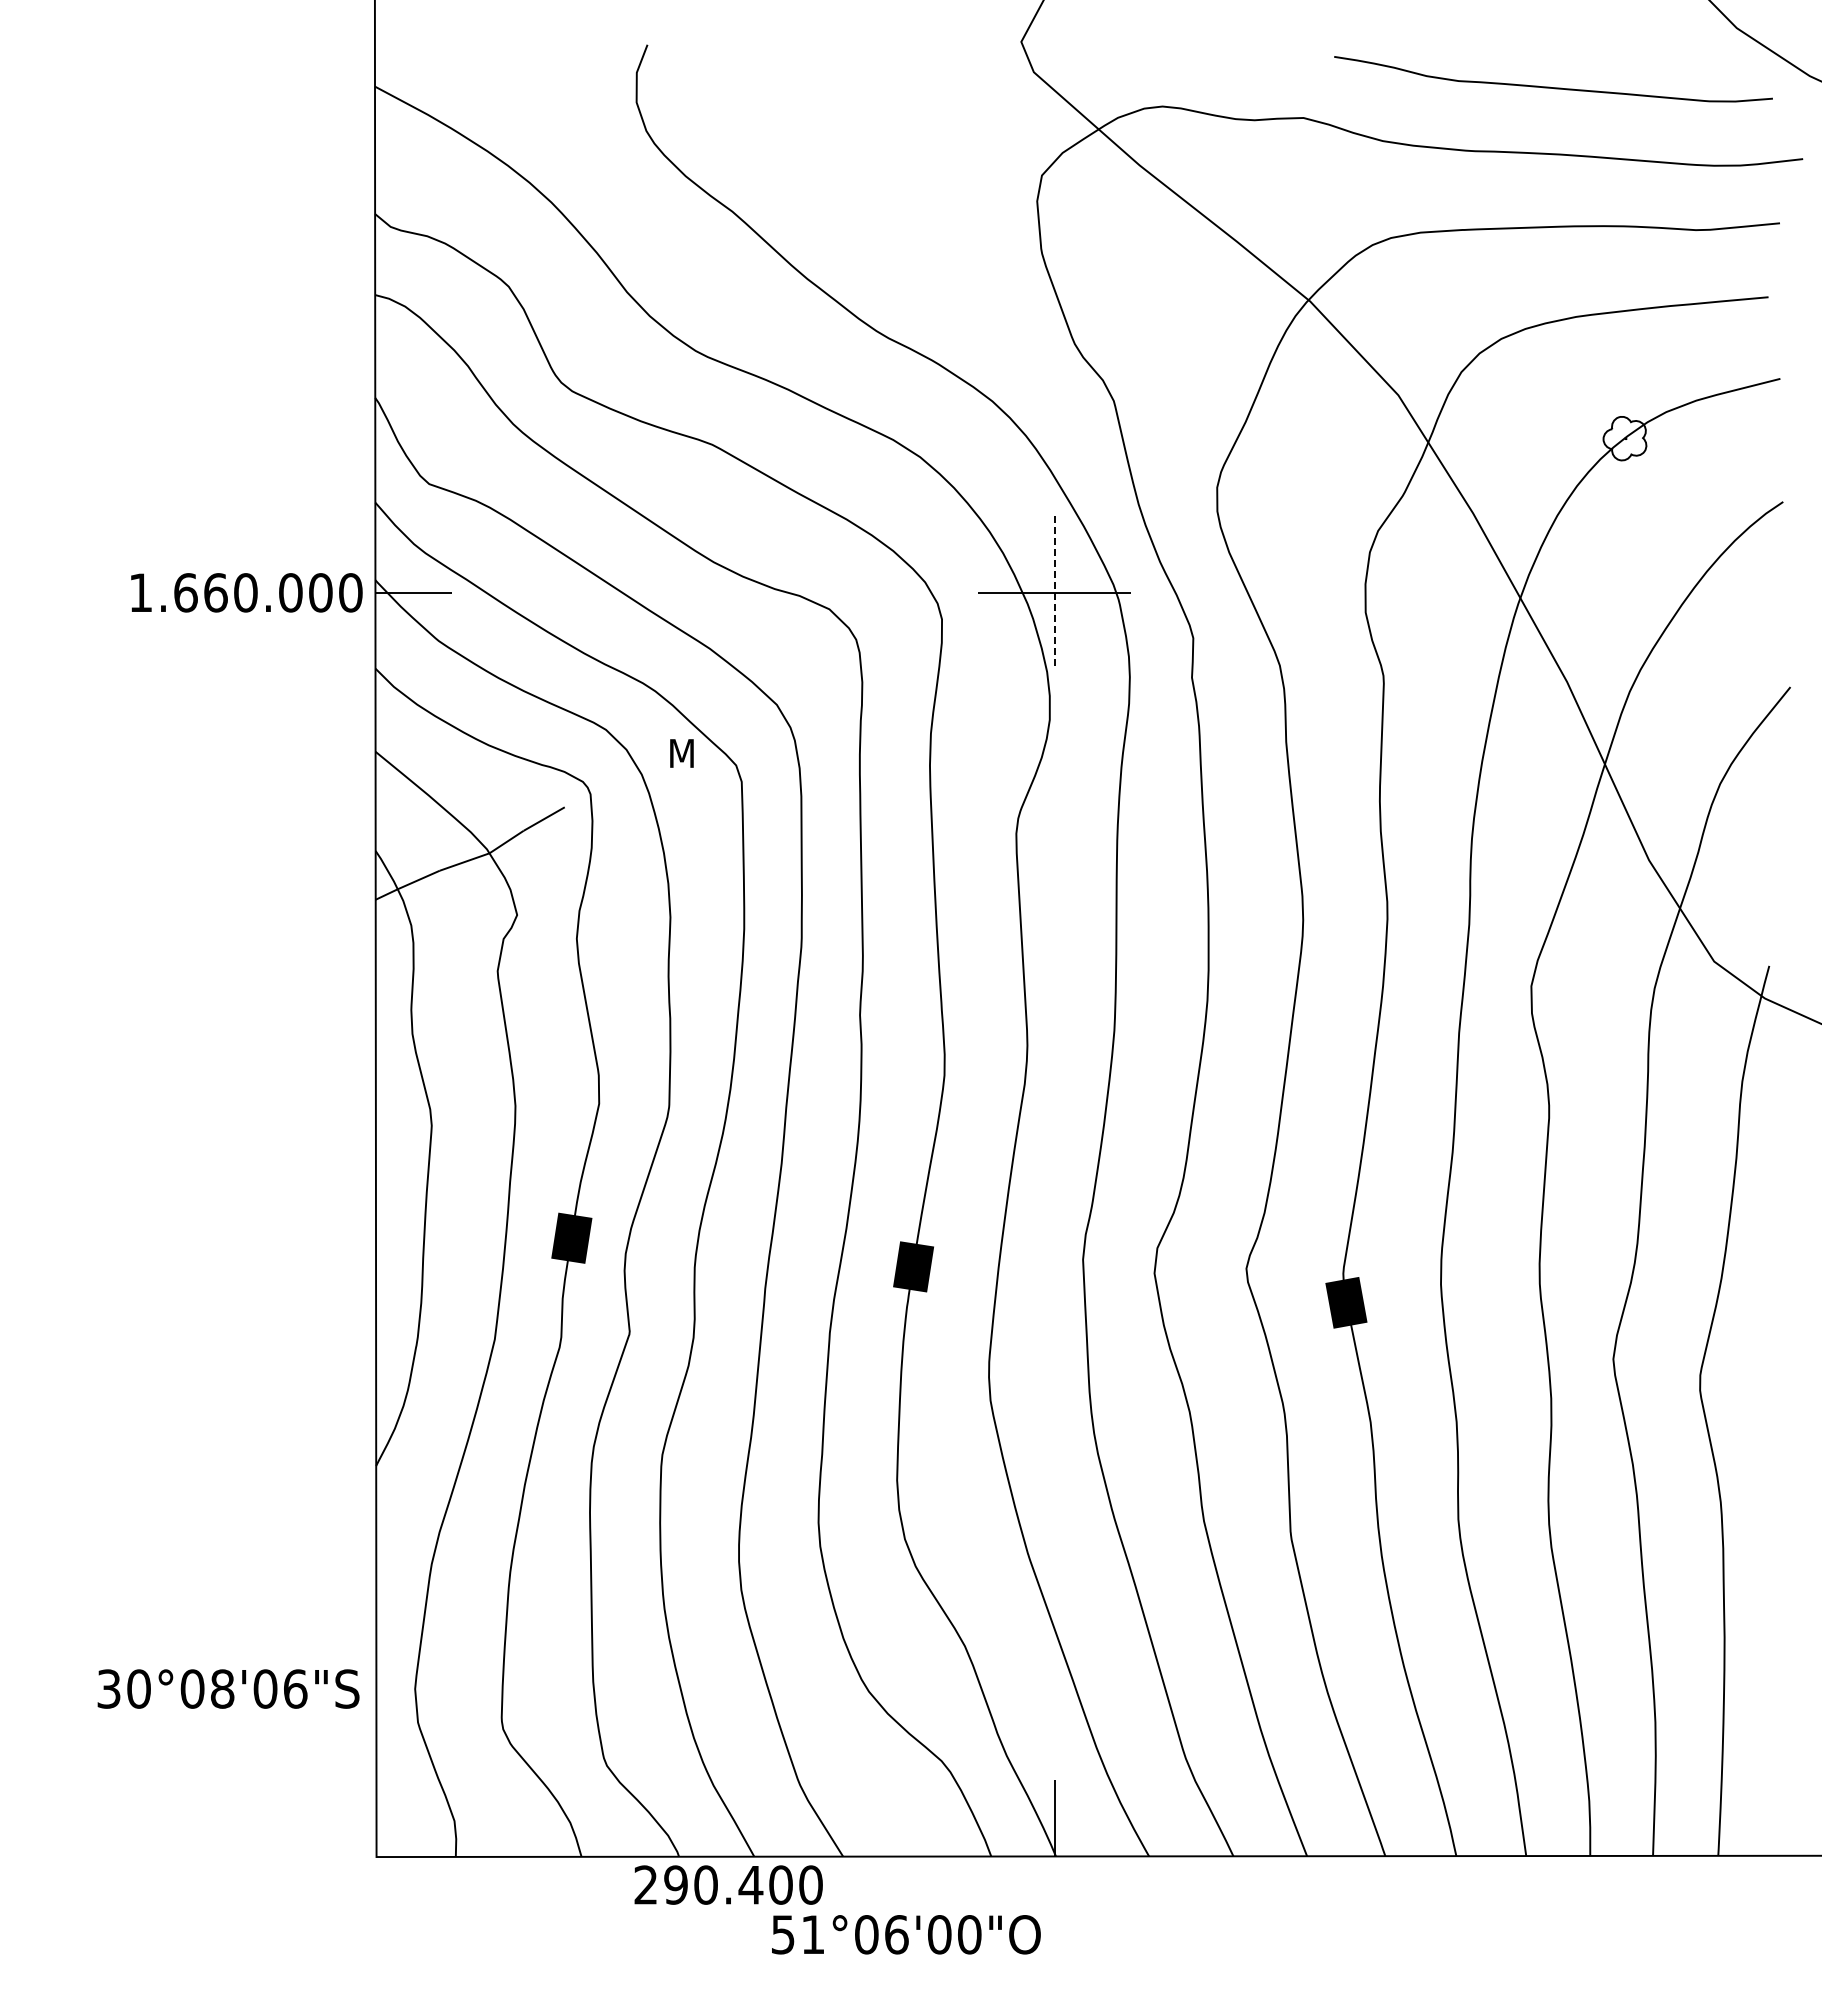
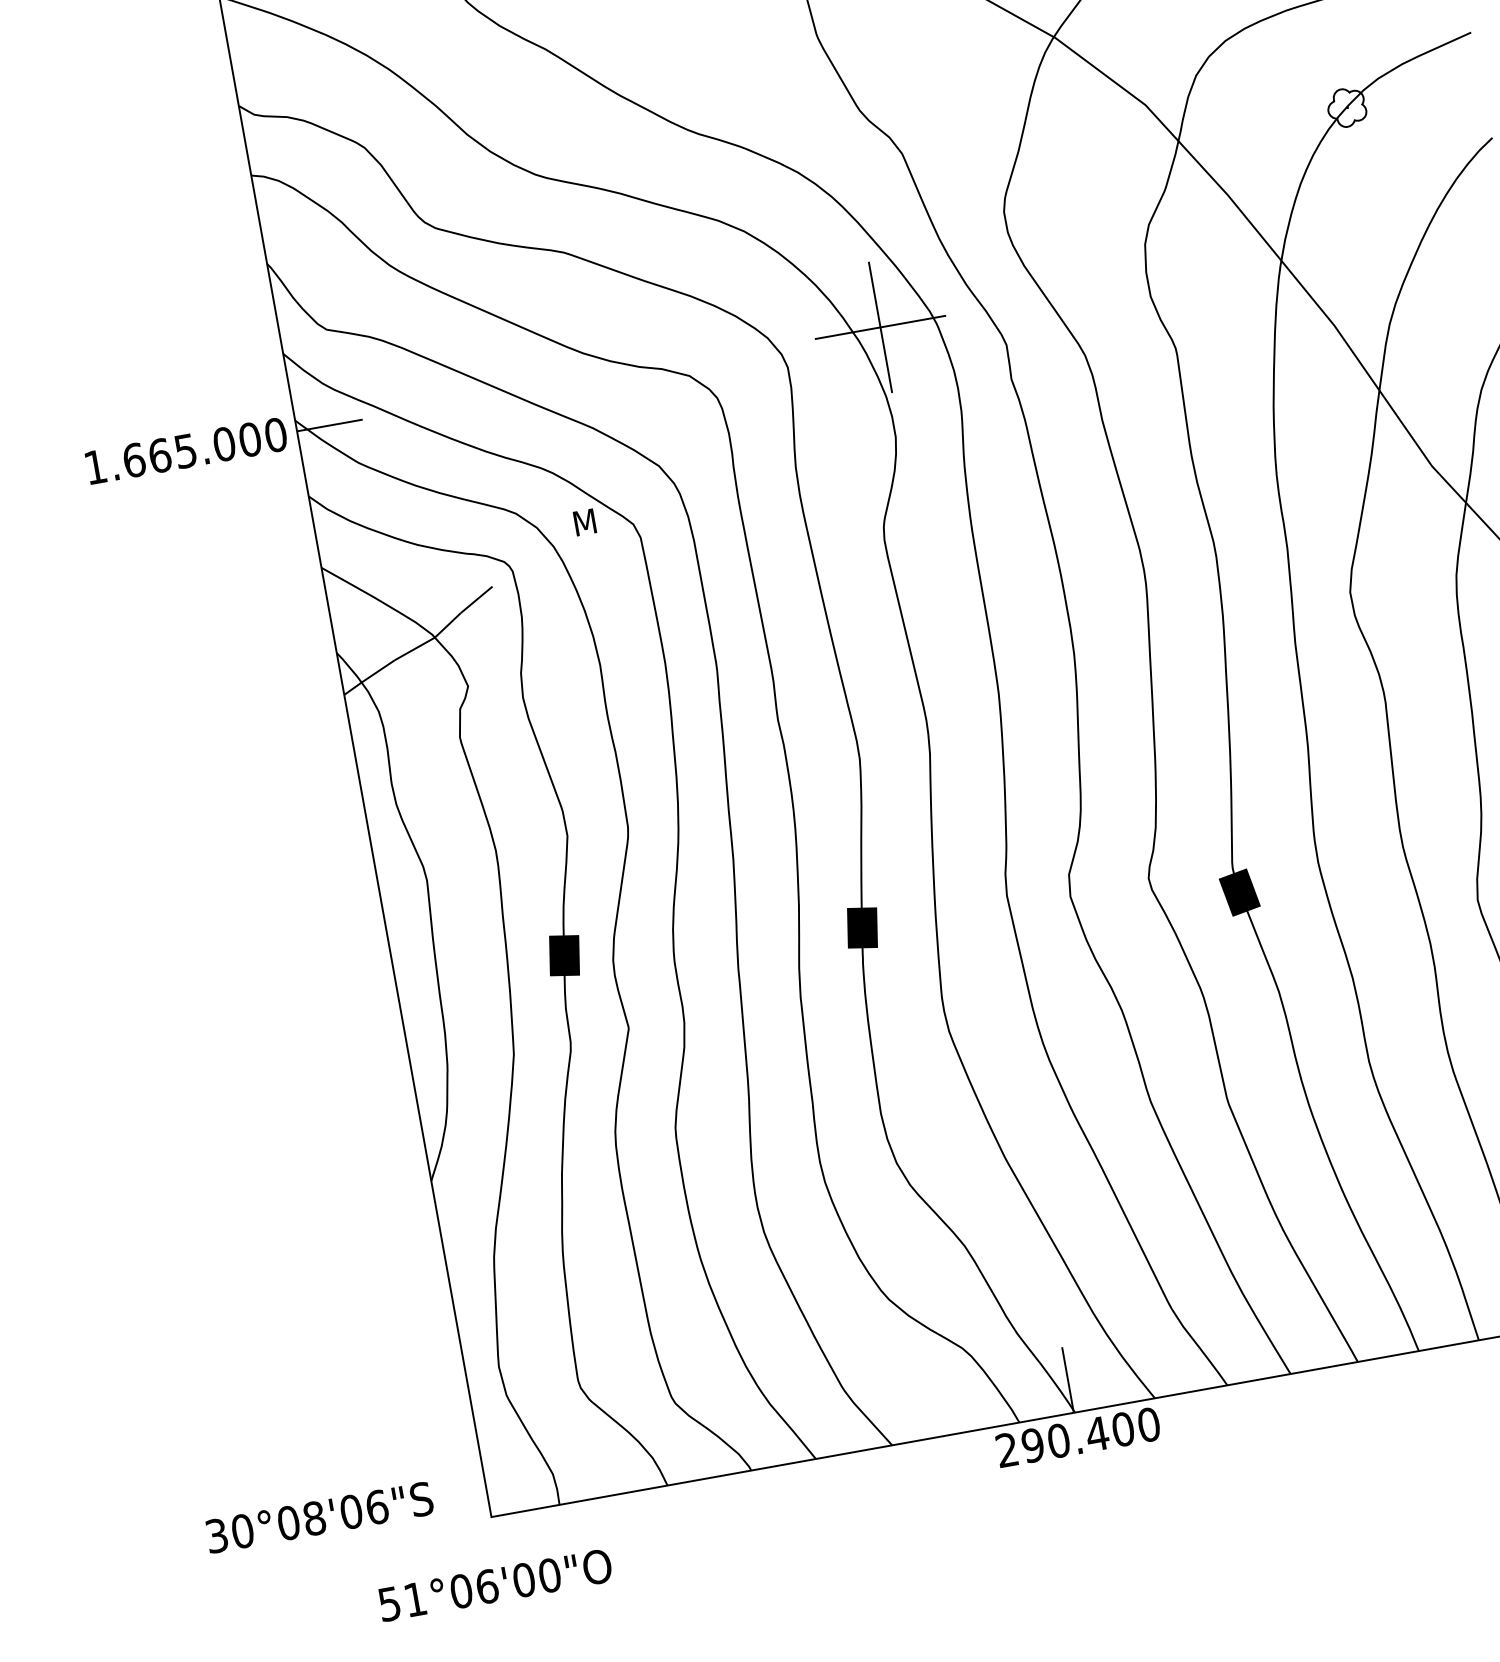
text: (245, 592) -> (185, 450), 1.660.000 -> 1.665.000
line: (1054, 593) -> (880, 328), dashed -> solid
text: (228, 1688) -> (319, 1517), moved
text: (728, 1884) -> (1078, 1436), moved
text: (906, 1934) -> (495, 1585), moved

